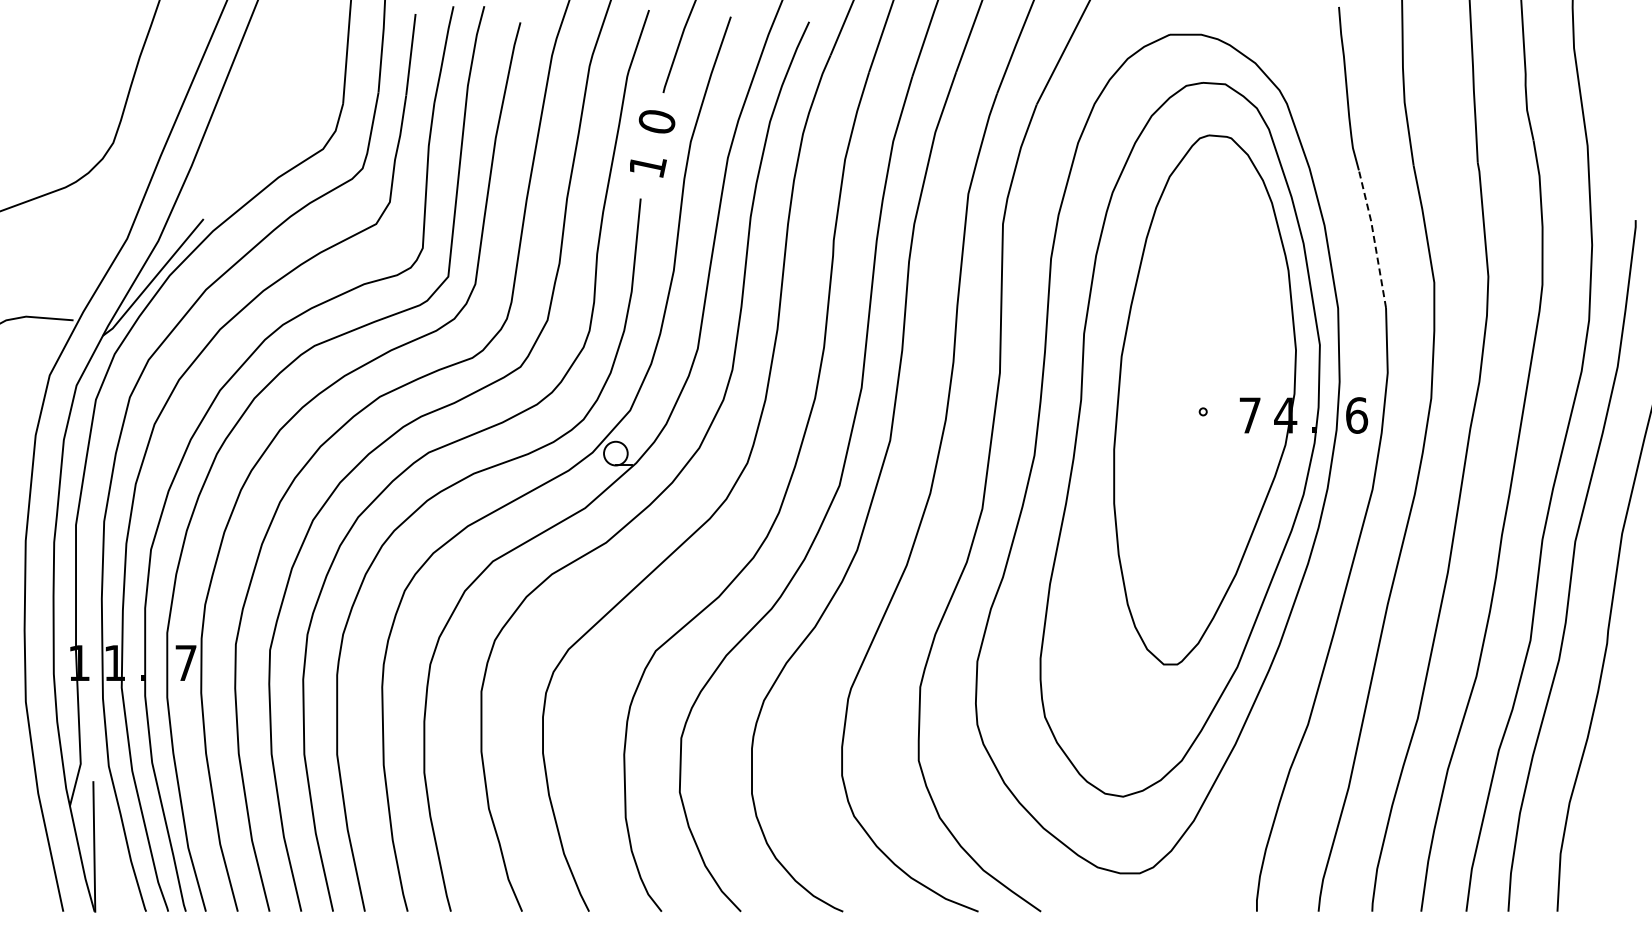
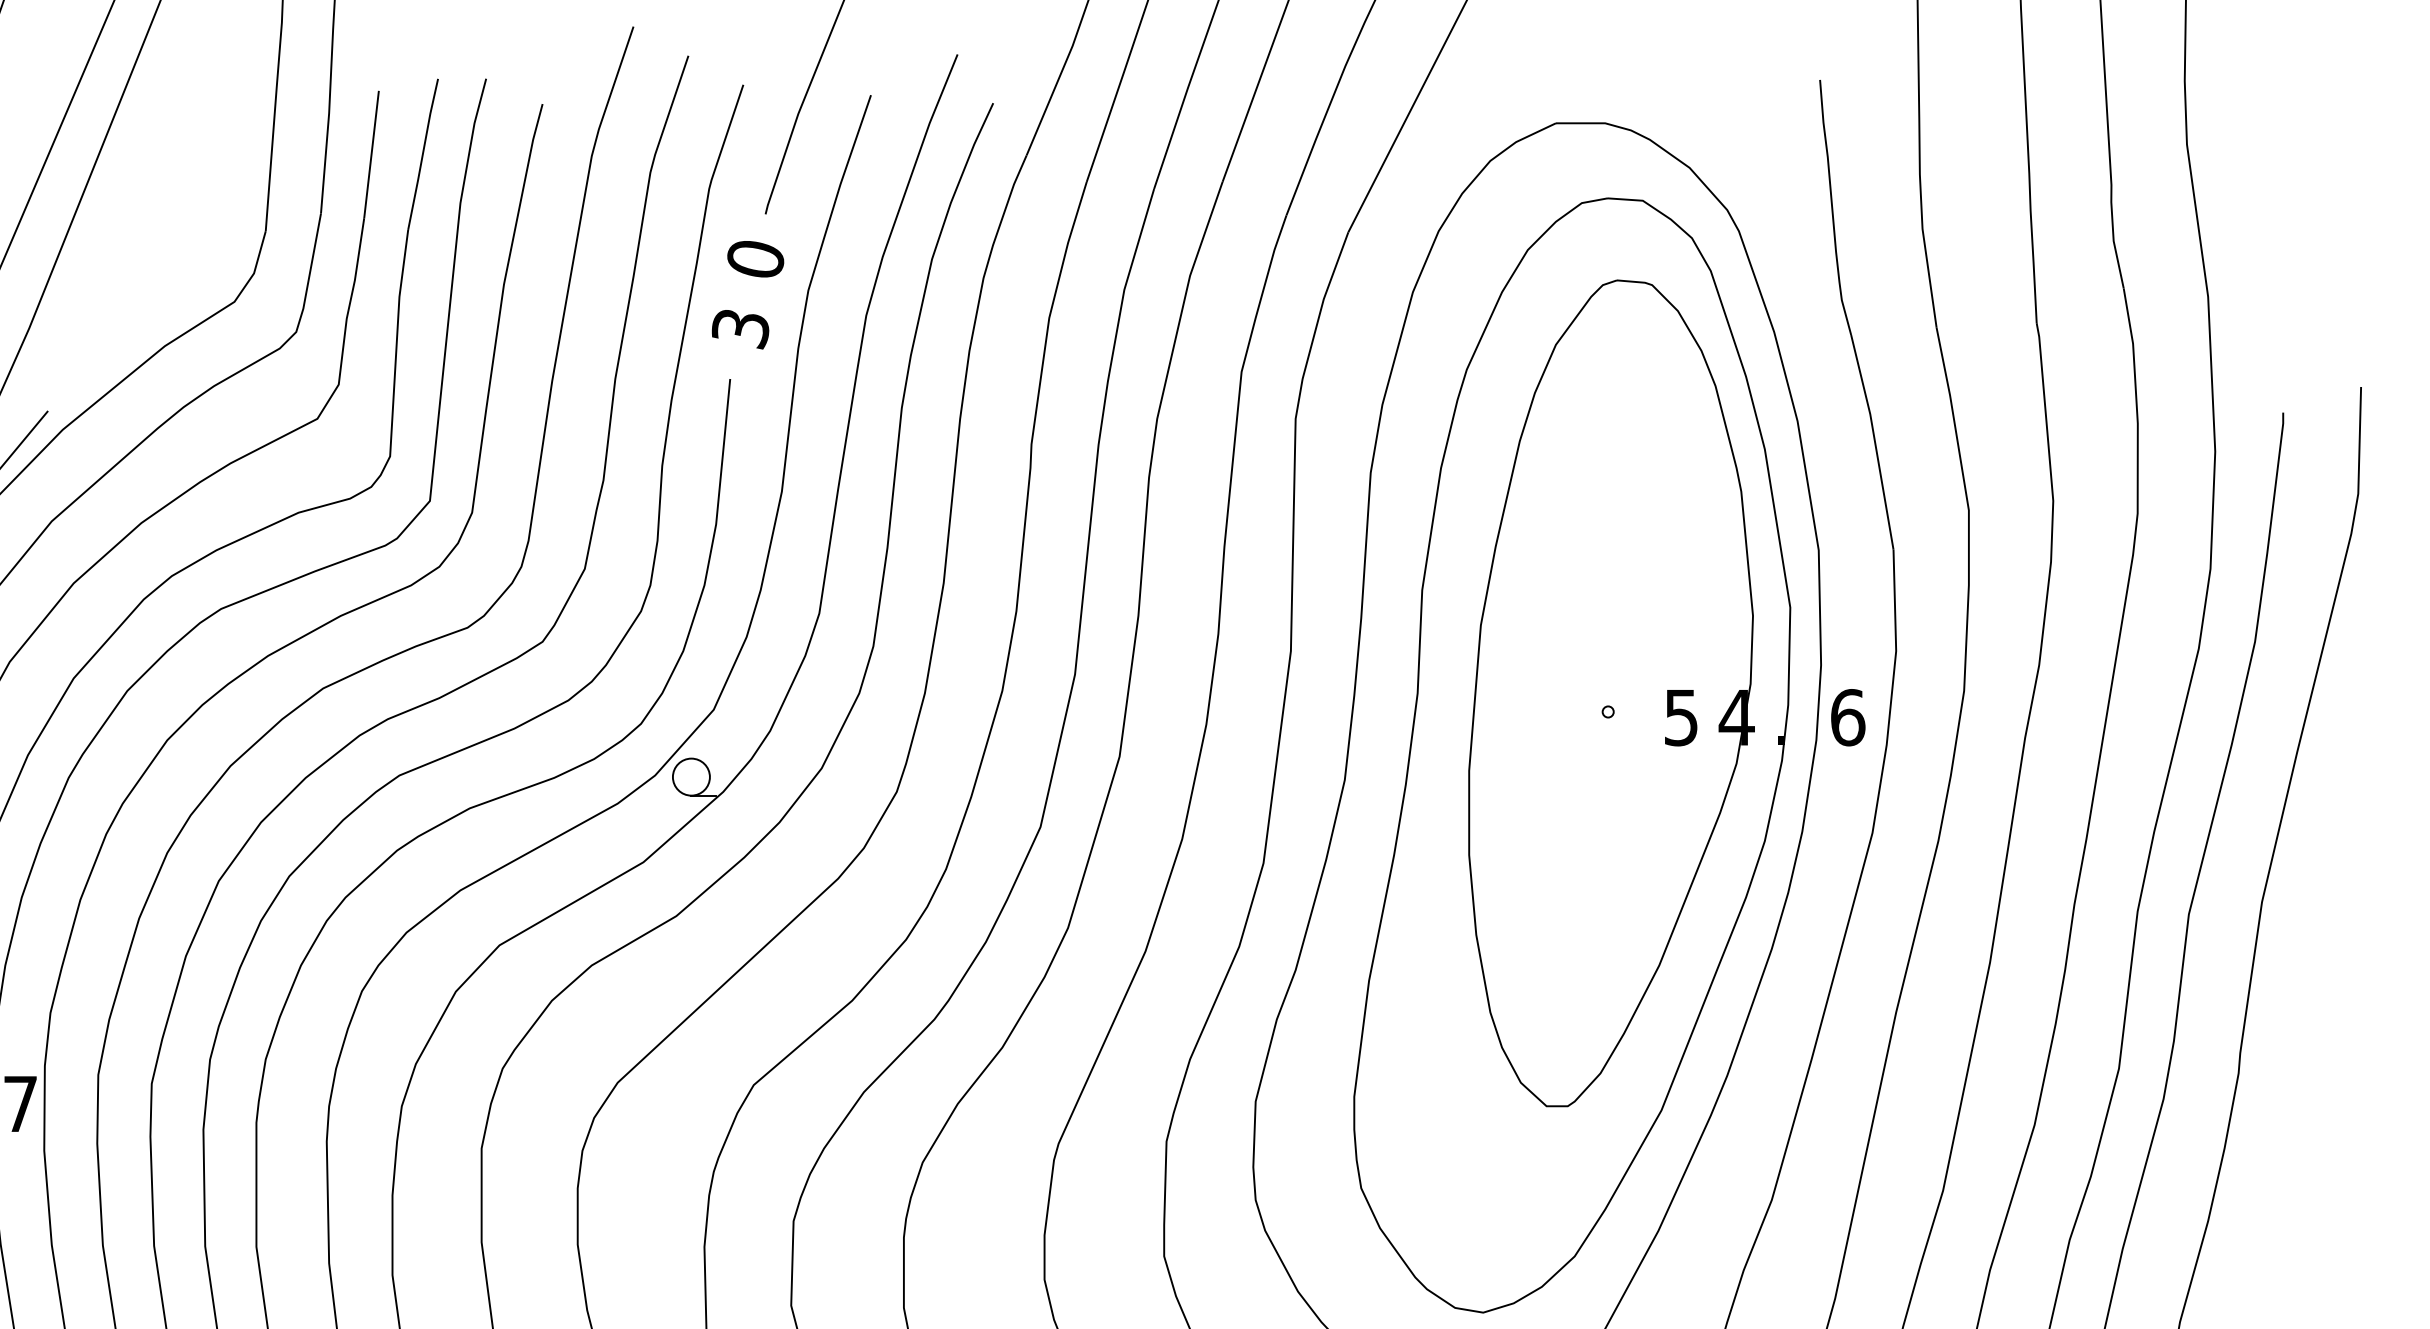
text: (647, 166) -> (740, 328), 1 -> 3
line: (1374, 237) -> (1875, 439), dashed -> solid
text: (1249, 415) -> (1680, 717), 7 -> 5

